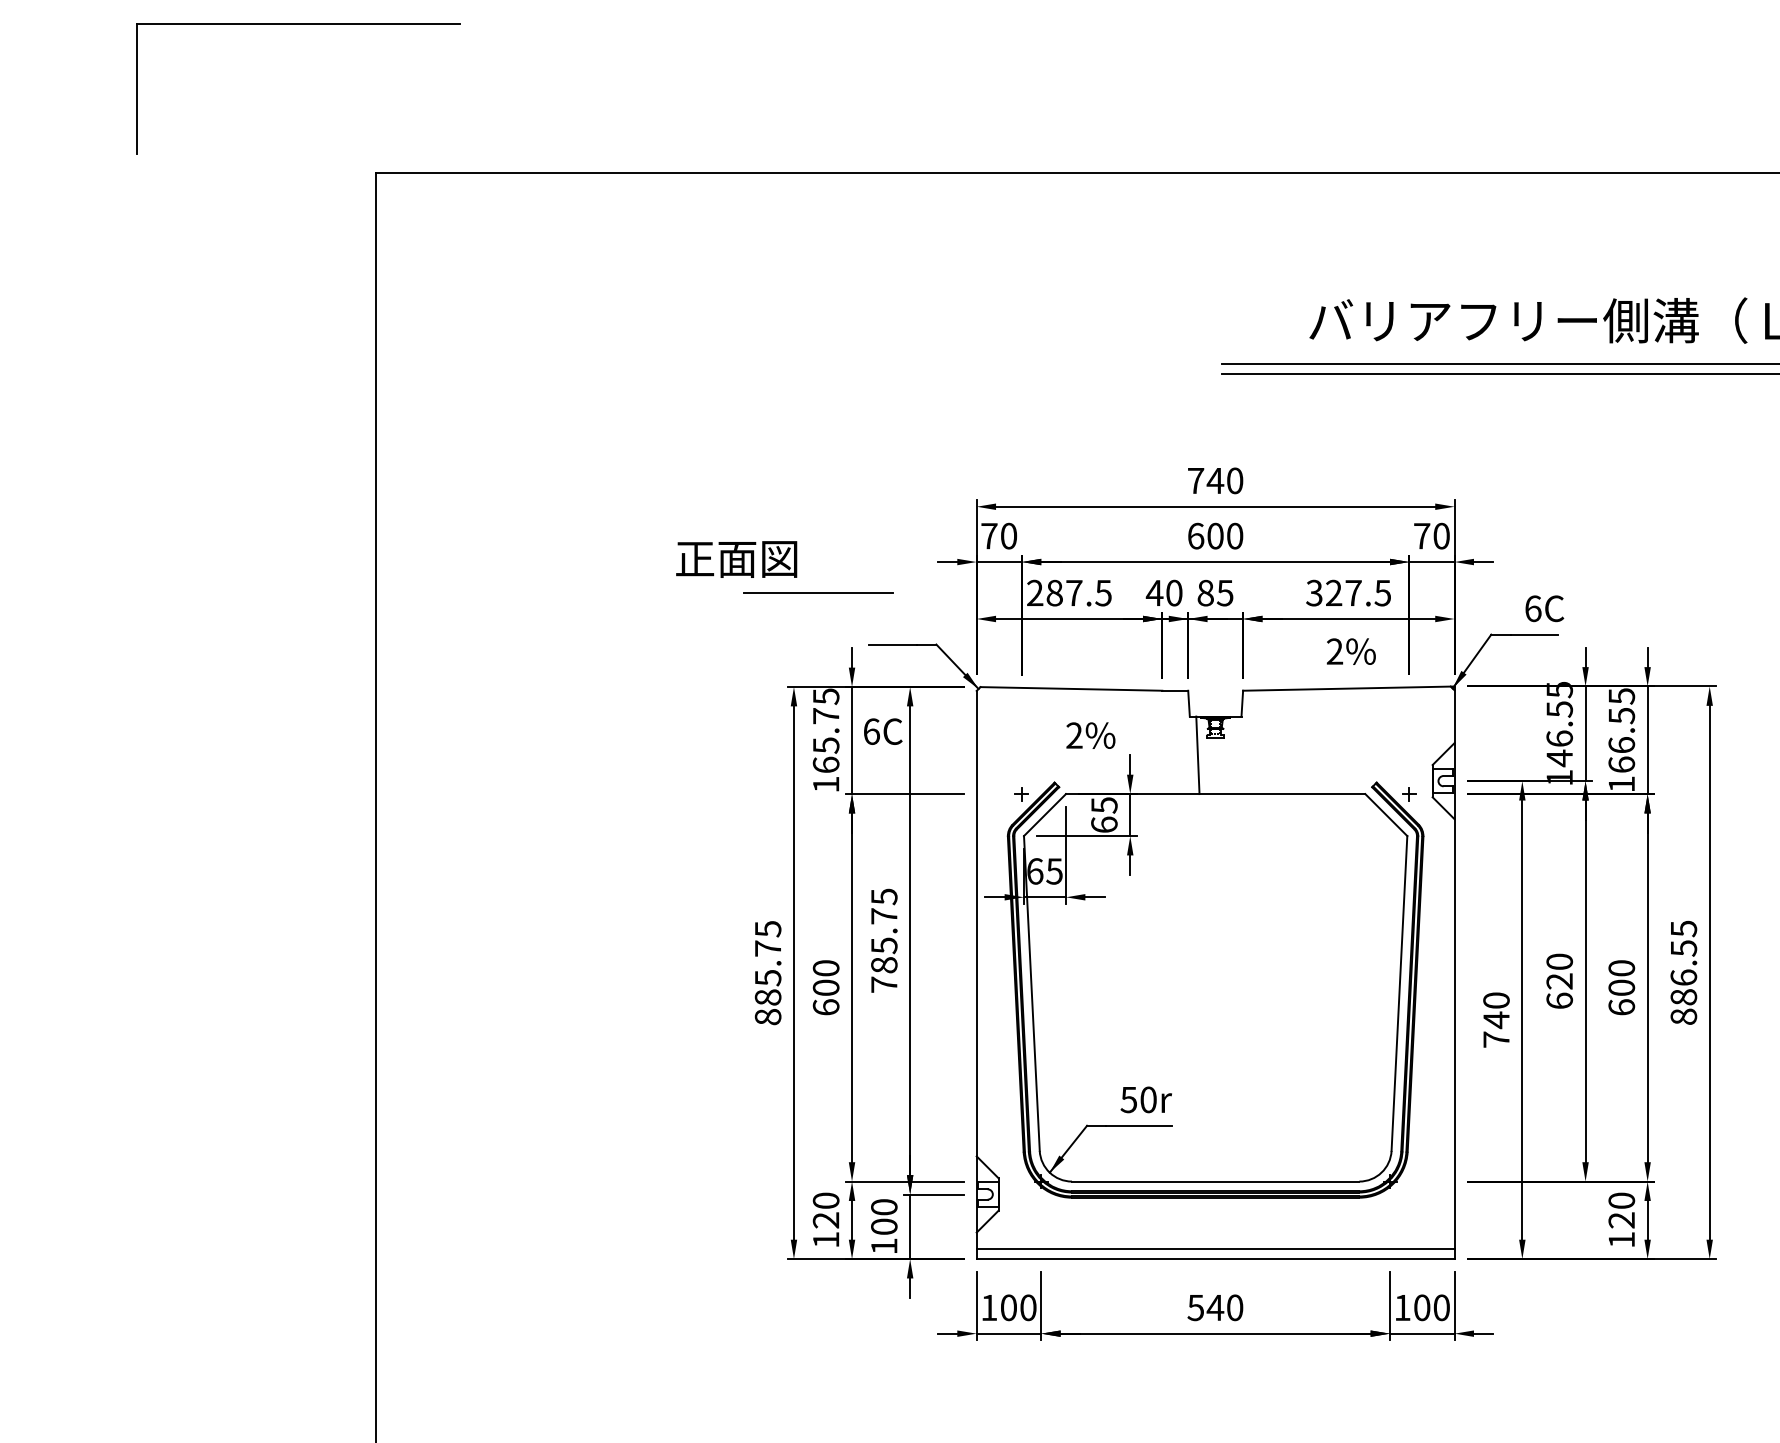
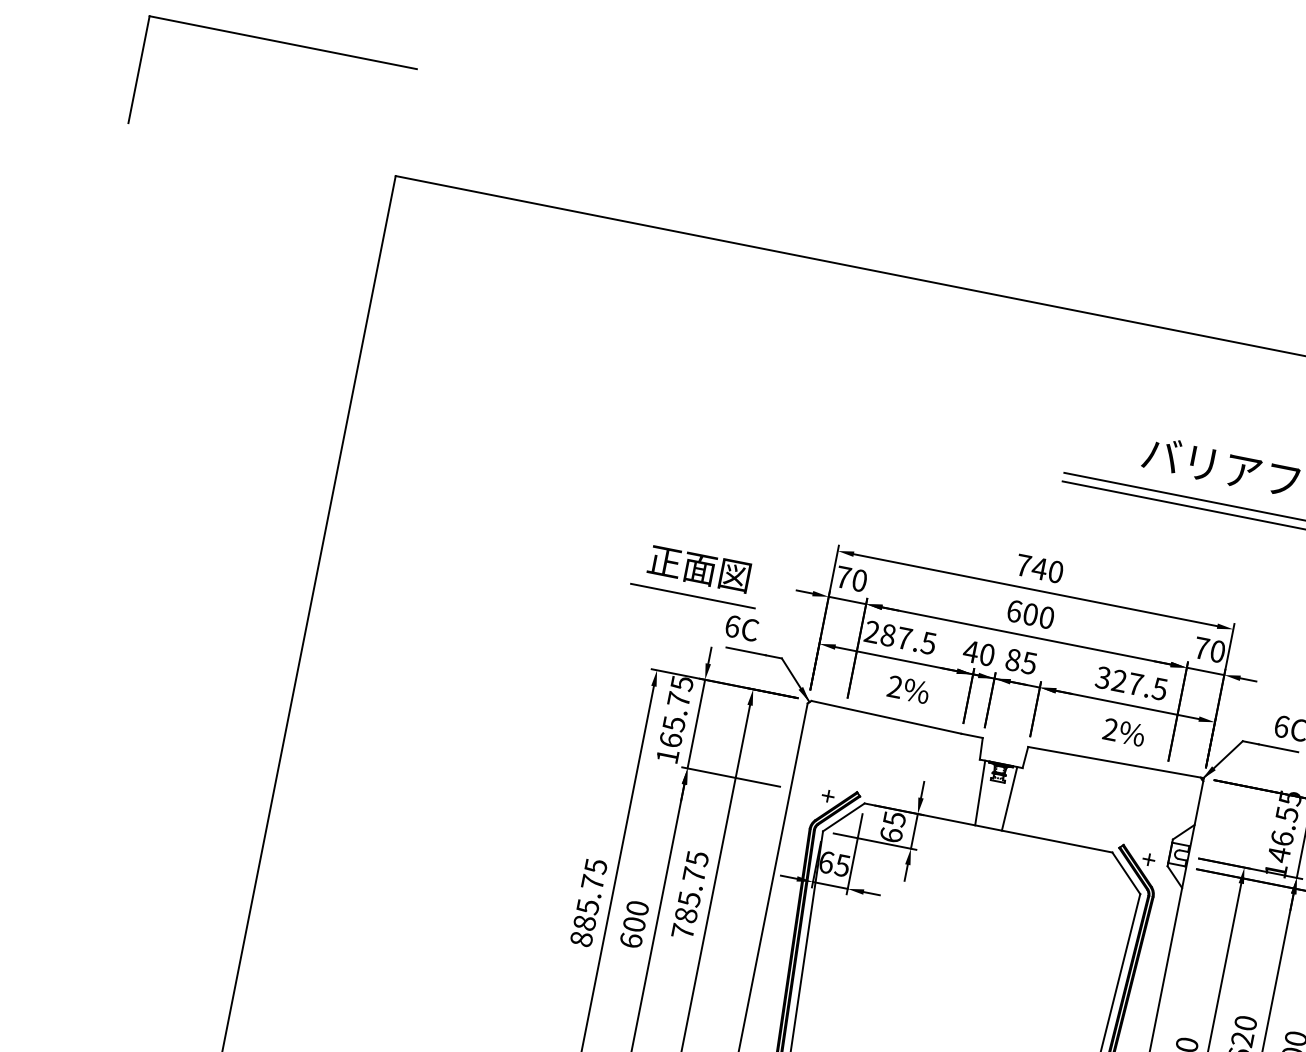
part: (298, 24) -> (282, 42), moved
text: (736, 559) -> (699, 568), moved
text: (883, 731) -> (742, 628), moved
text: (1090, 735) -> (908, 689), moved
line: (1233, 755) -> (1009, 798), added

